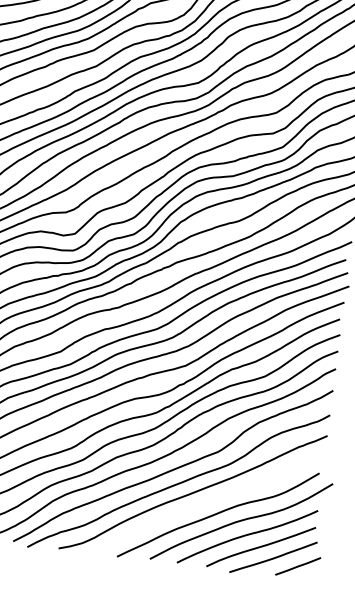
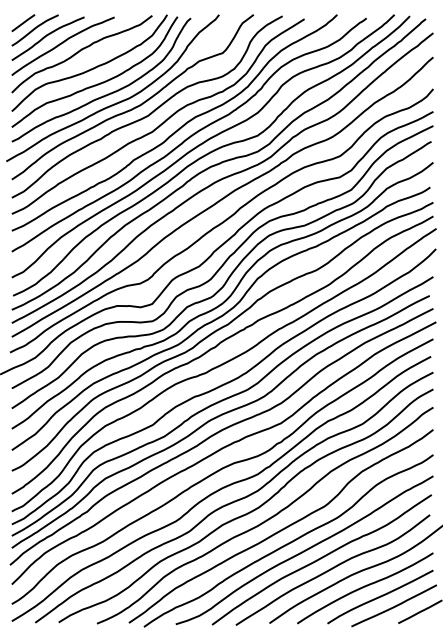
curve: (208, 503) -> (321, 559), added

